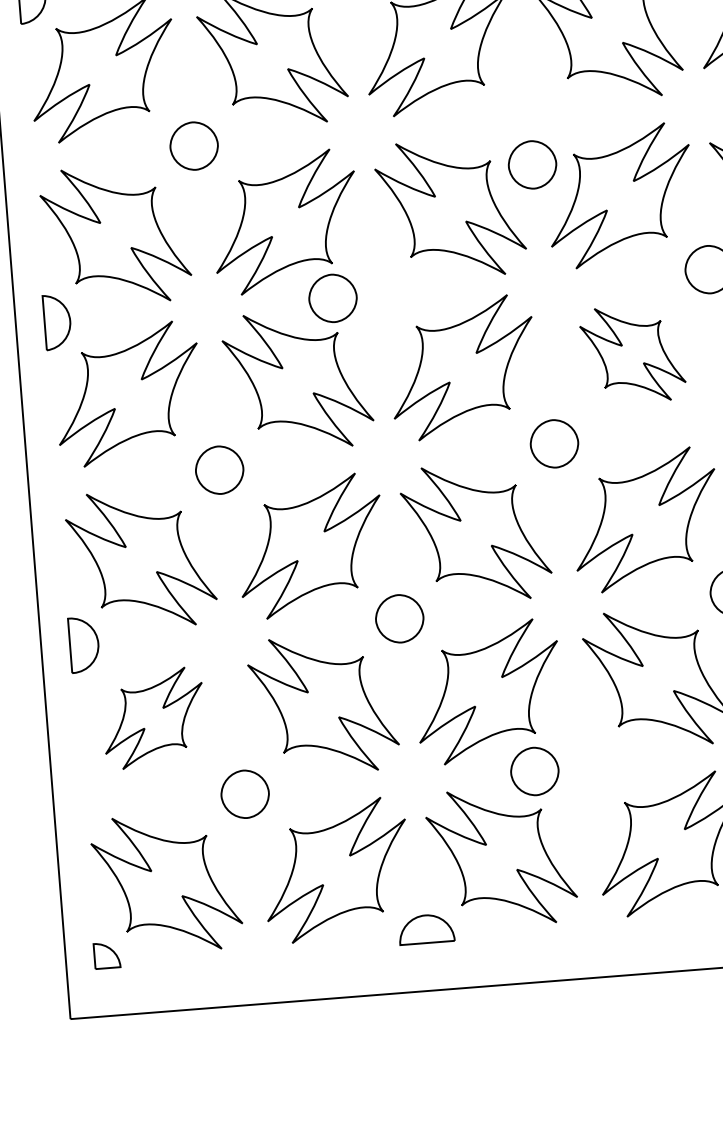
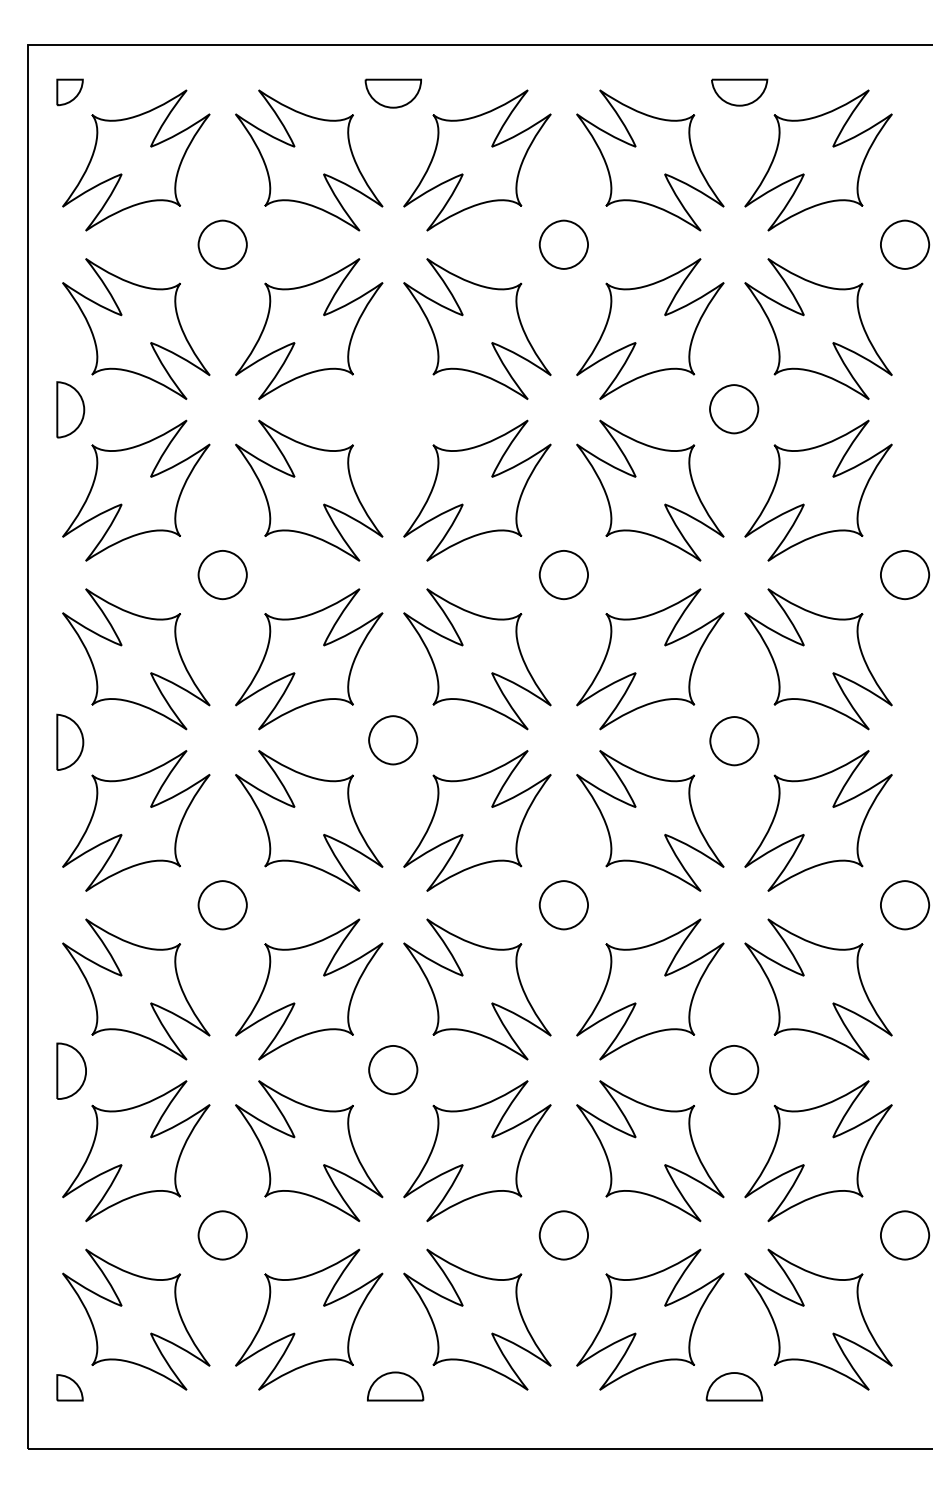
part: (532, 165) -> (563, 575), moved
part: (333, 298) -> (393, 740), moved
part: (632, 354) -> (650, 820), size x1.43
part: (154, 718) -> (136, 1151), size x1.43
part: (534, 771) -> (563, 1235), moved

